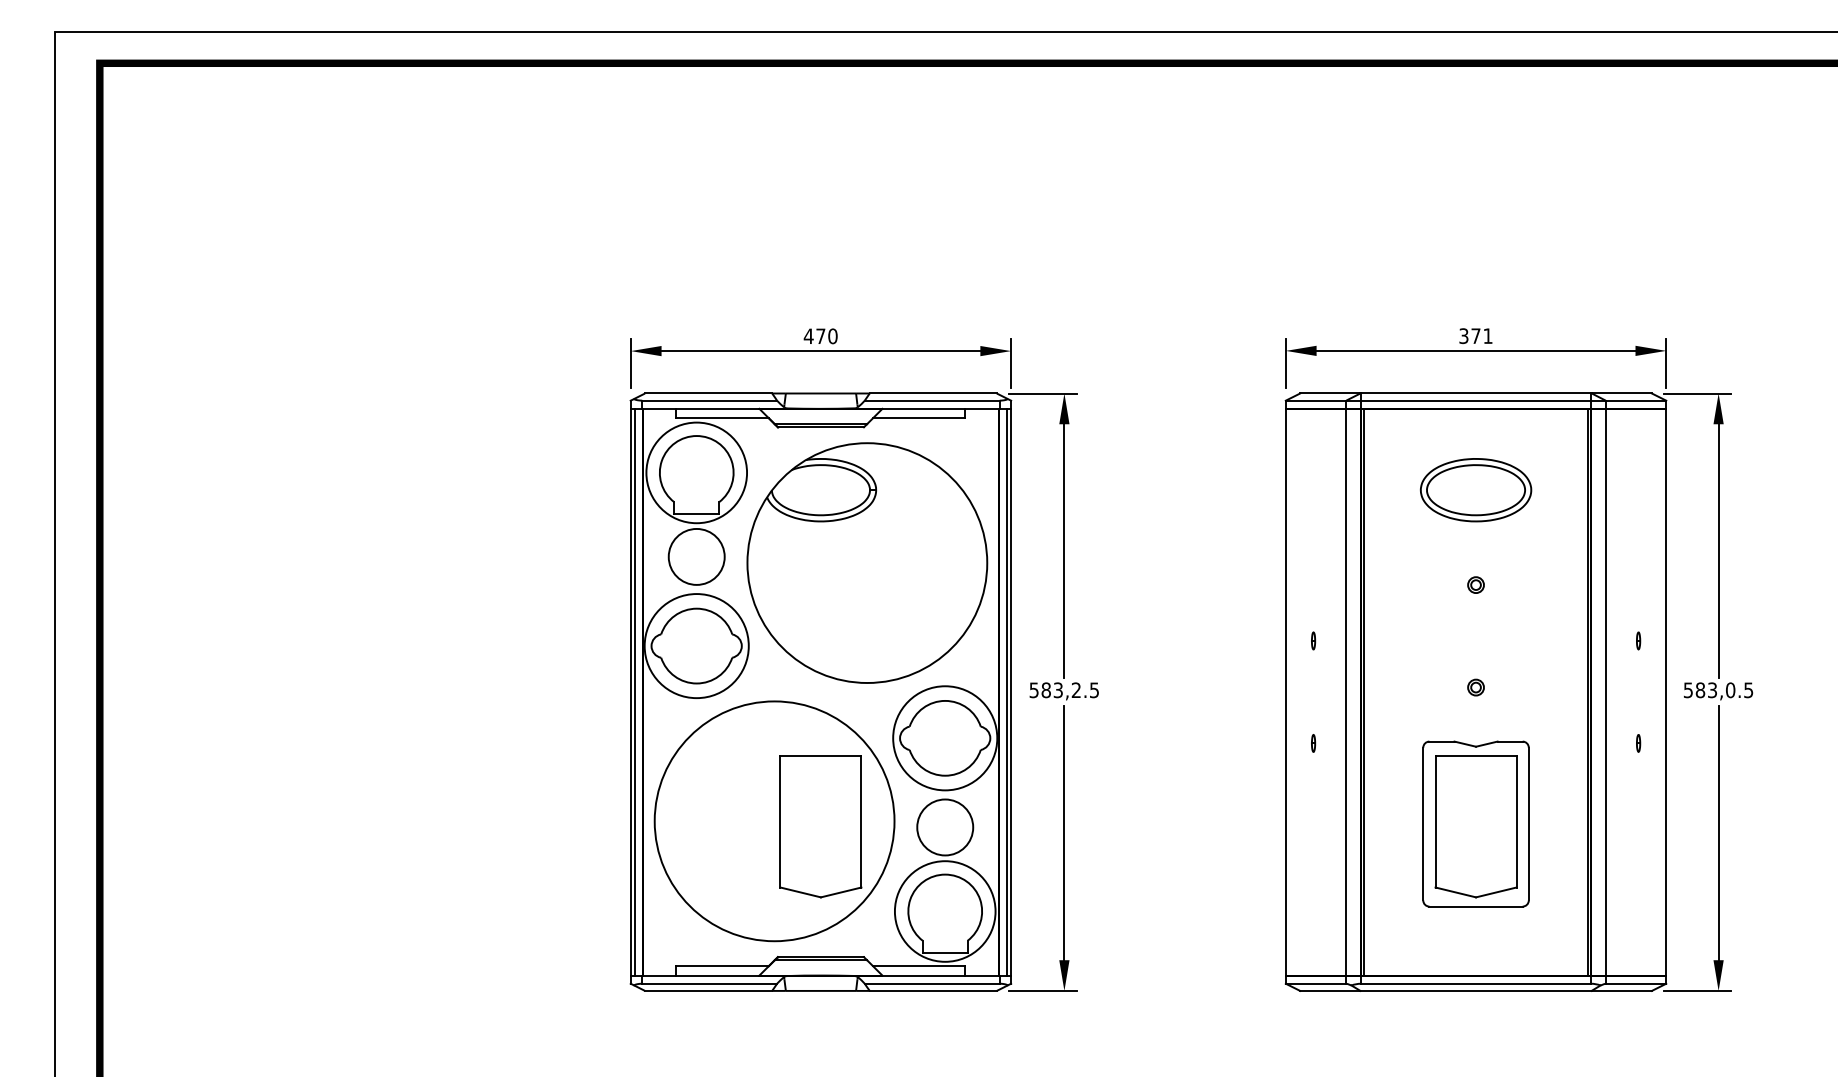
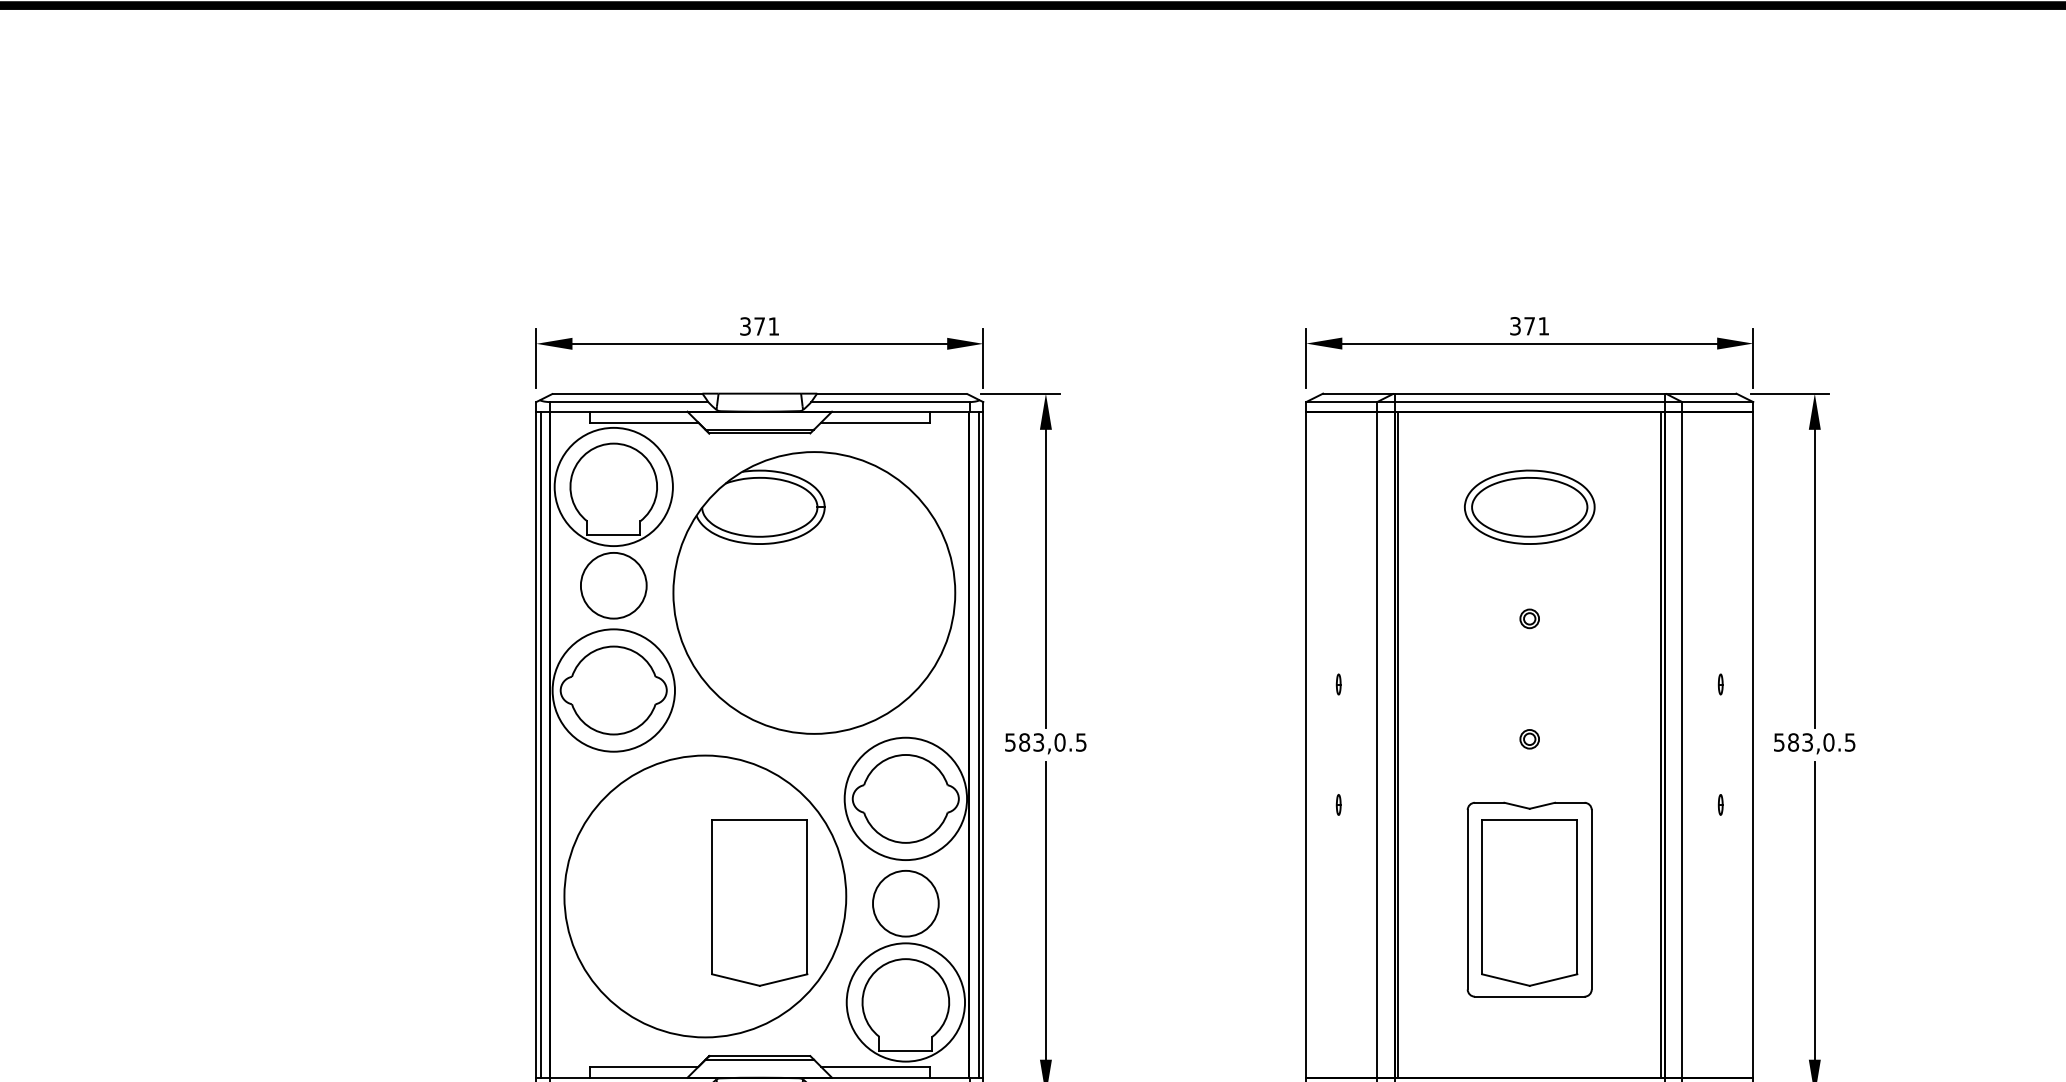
text: (820, 336) -> (759, 326), 470 -> 371
text: (1076, 690) -> (1060, 742), 583,2.5 -> 583,0.5

